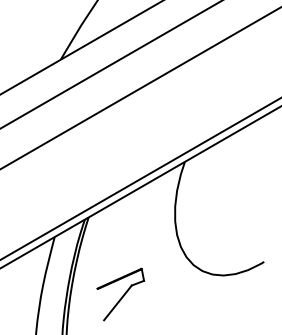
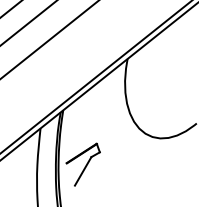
part: (120, 294) -> (84, 164), moved

